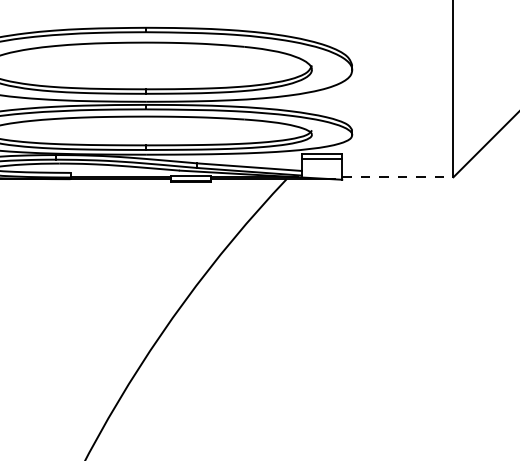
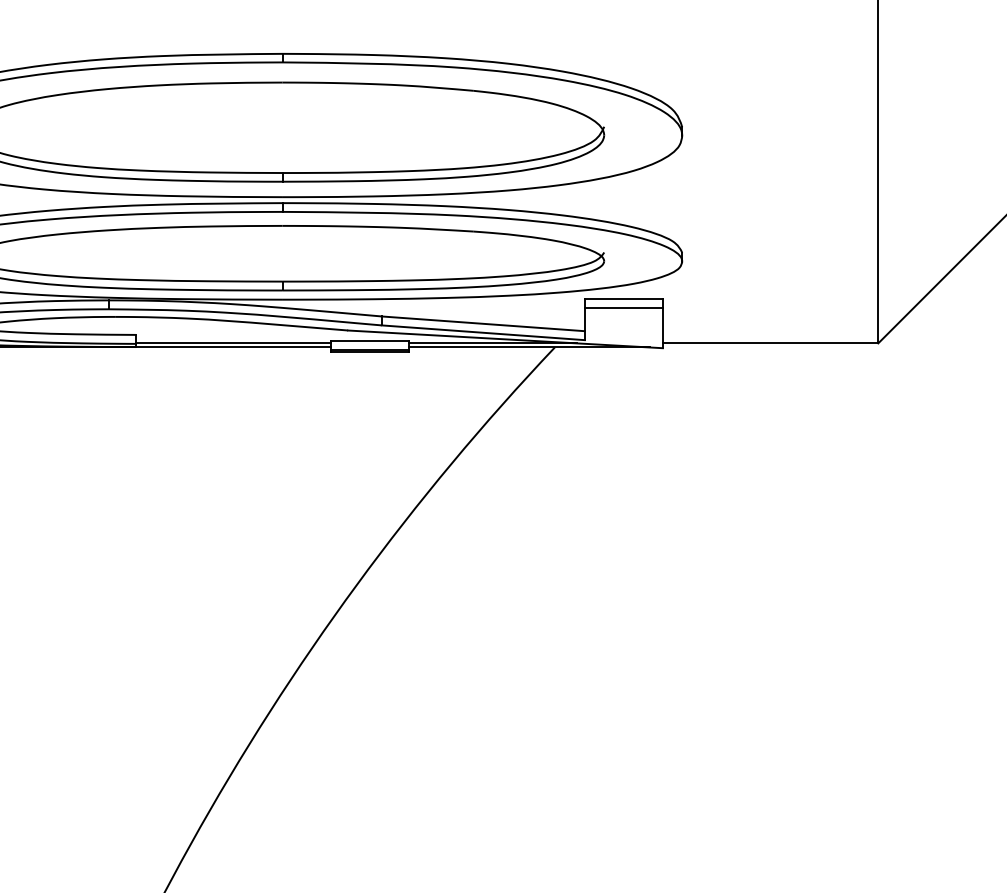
line: (397, 177) -> (769, 343), dashed -> solid

